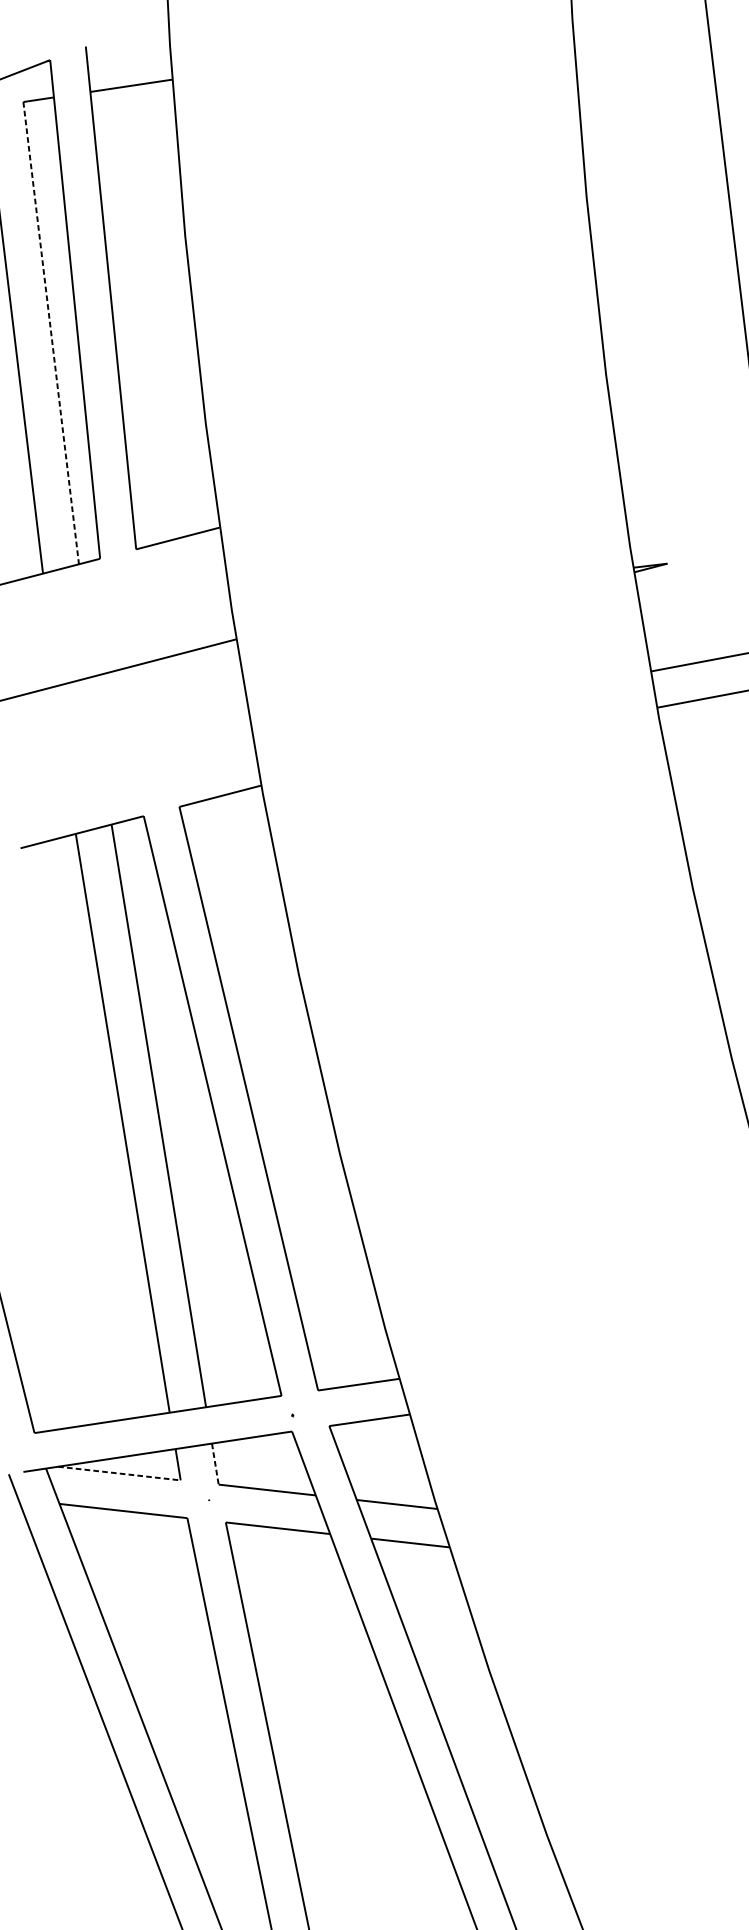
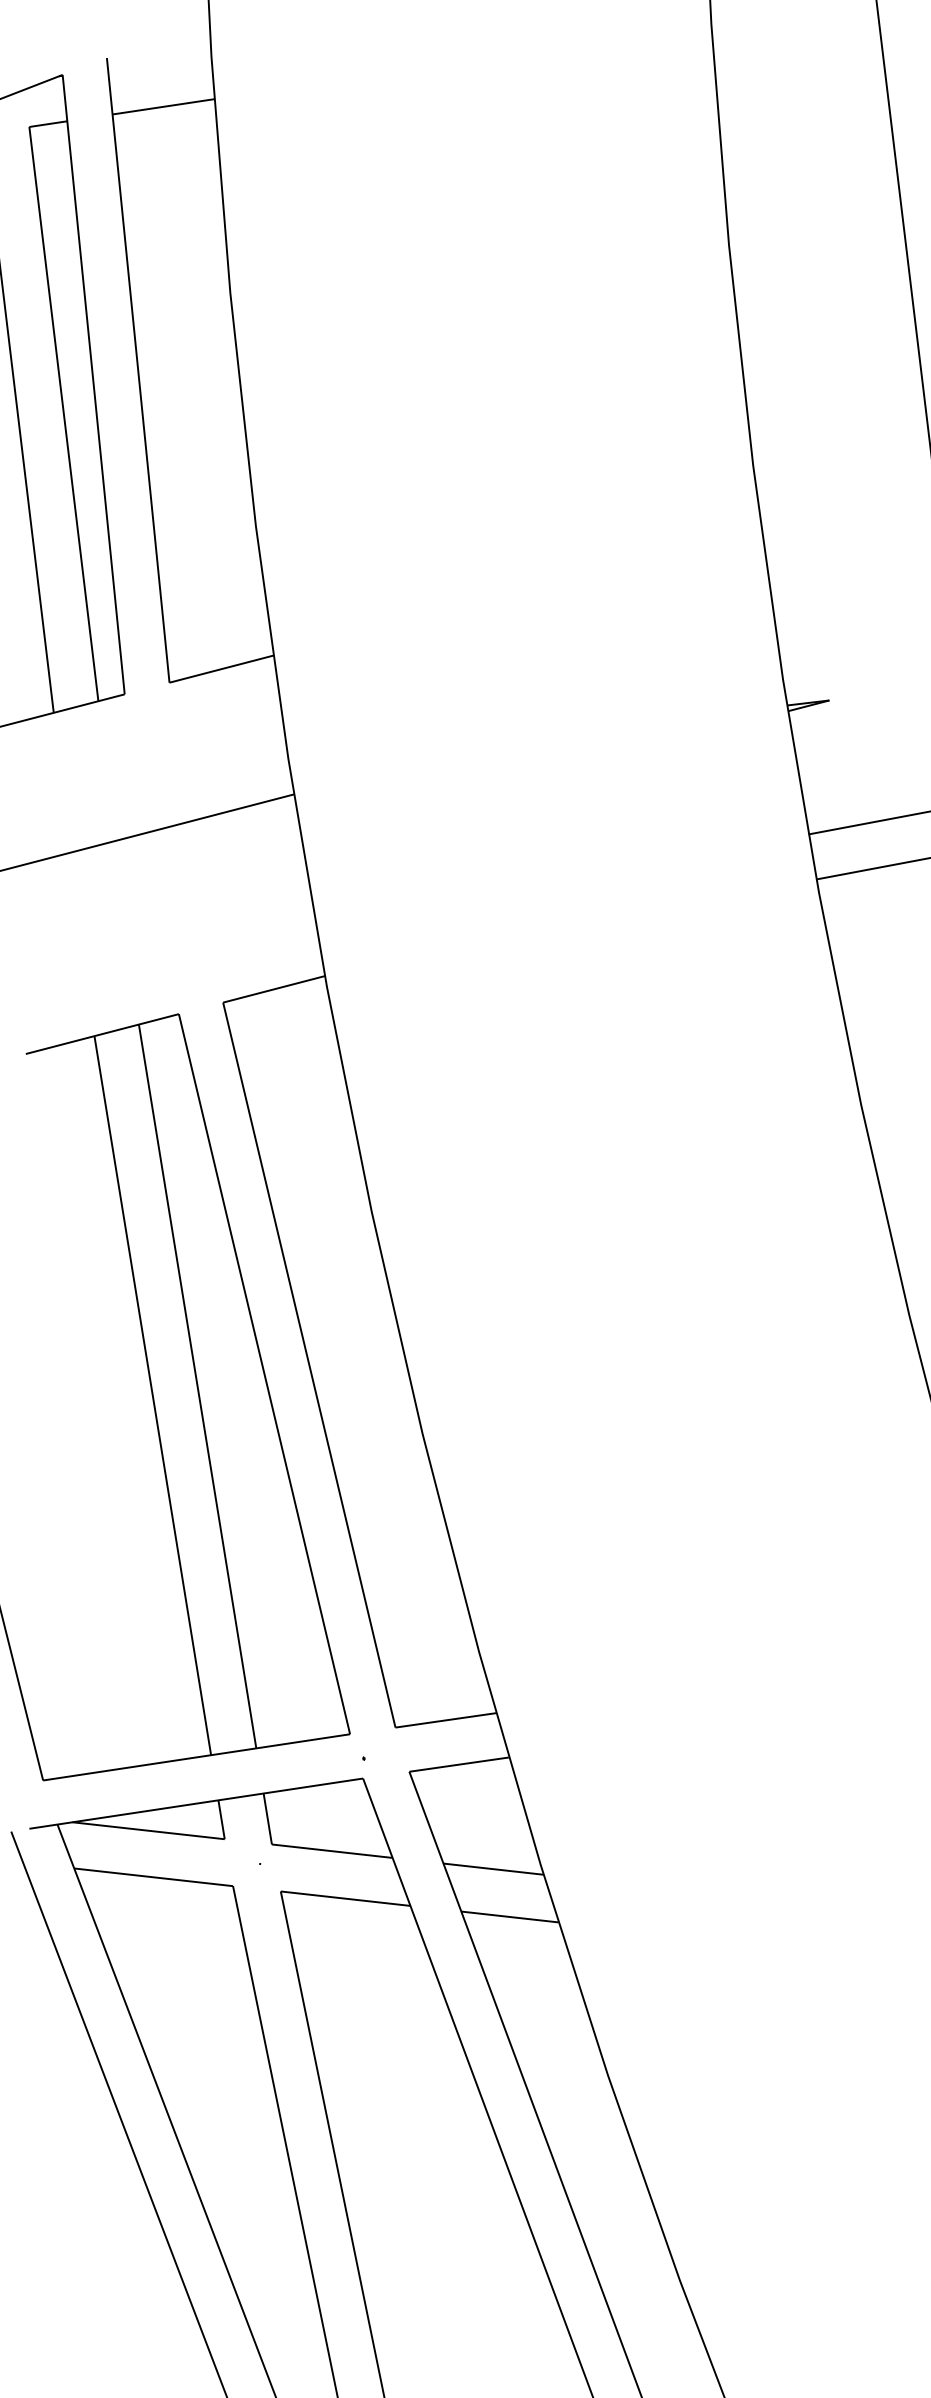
line: (50, 333) -> (63, 414), dashed -> solid
line: (215, 1464) -> (267, 1819), dashed -> solid
line: (119, 1473) -> (148, 1830), dashed -> solid

